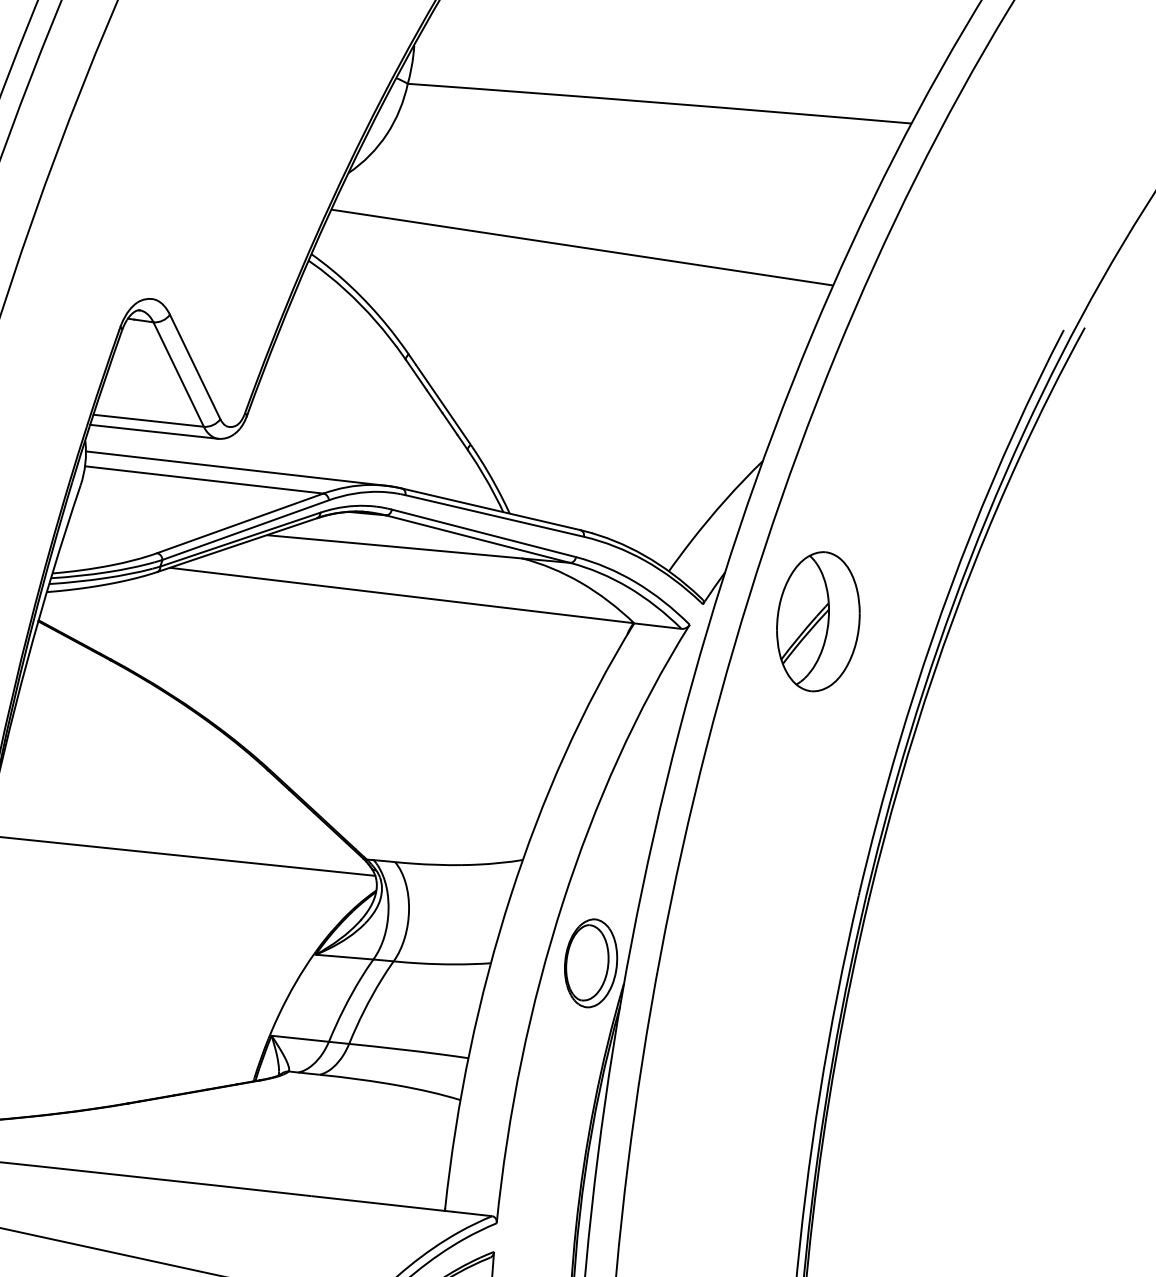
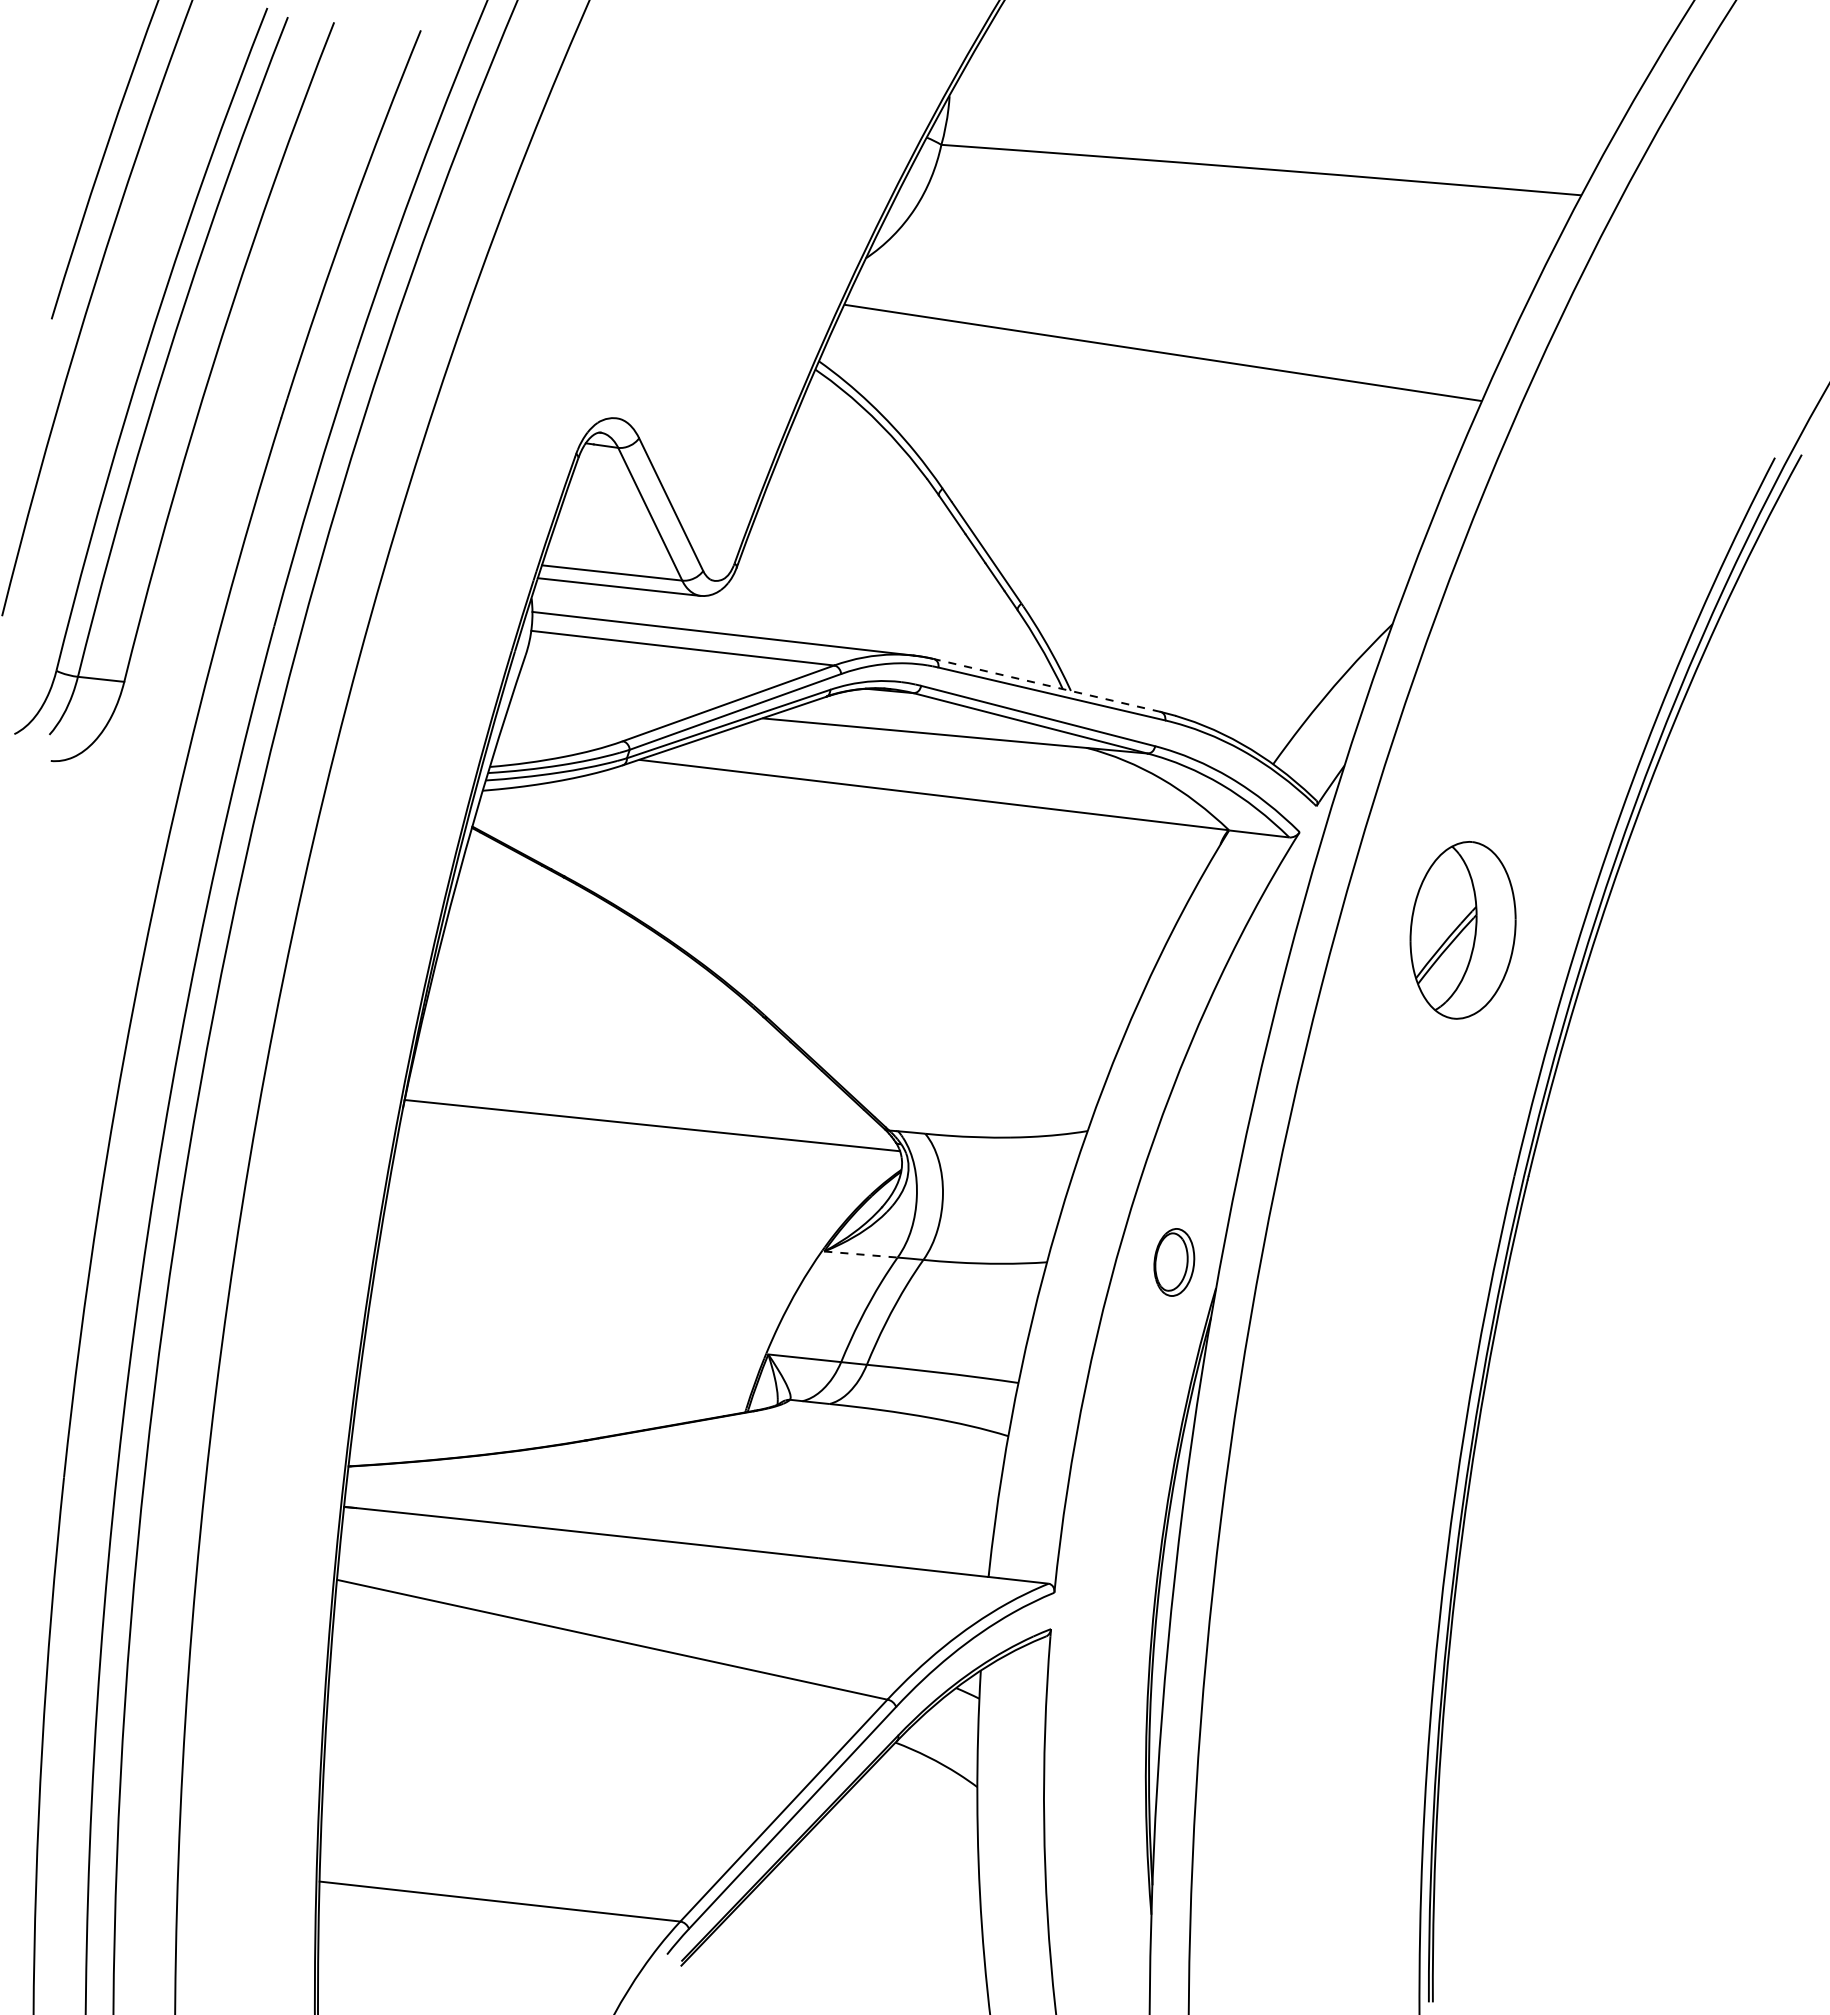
line: (490, 509) -> (1046, 685), solid -> dashed
part: (817, 621) -> (1462, 930), moved
line: (344, 957) -> (860, 1254), solid -> dashed
part: (591, 963) -> (1174, 1262), size x0.6

